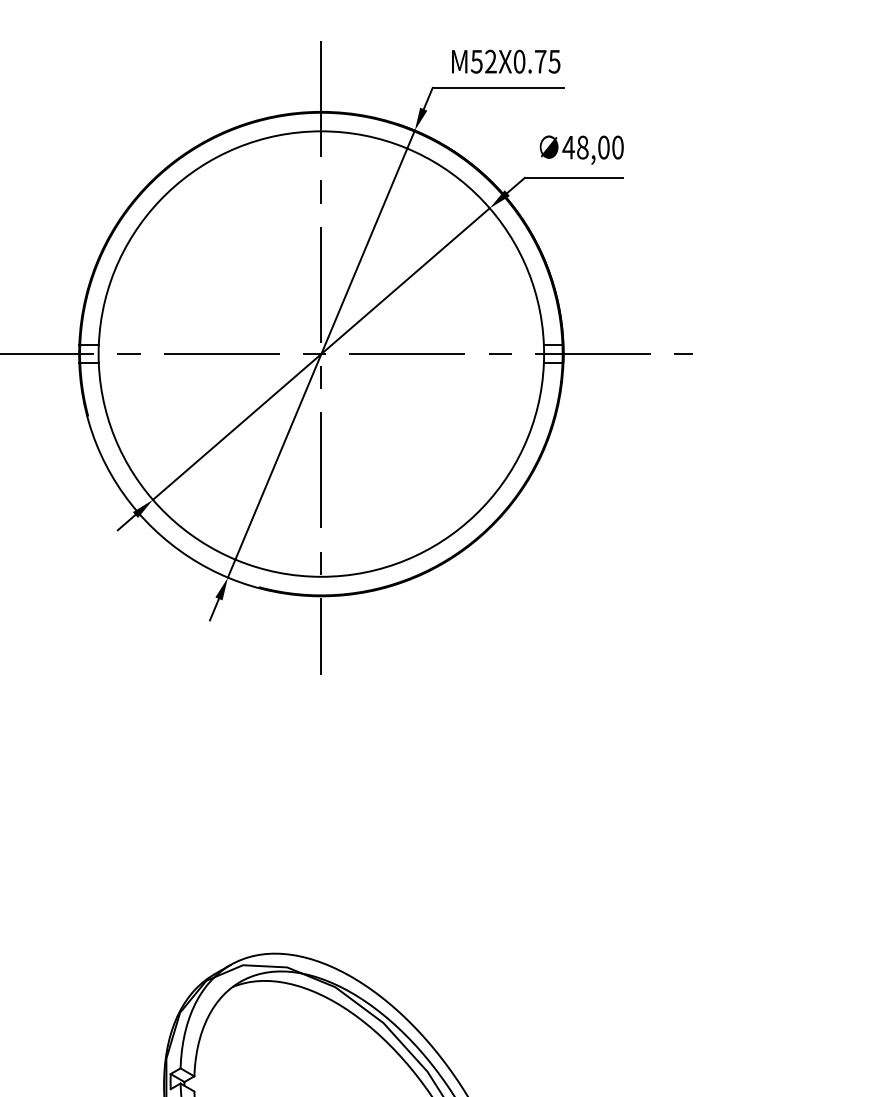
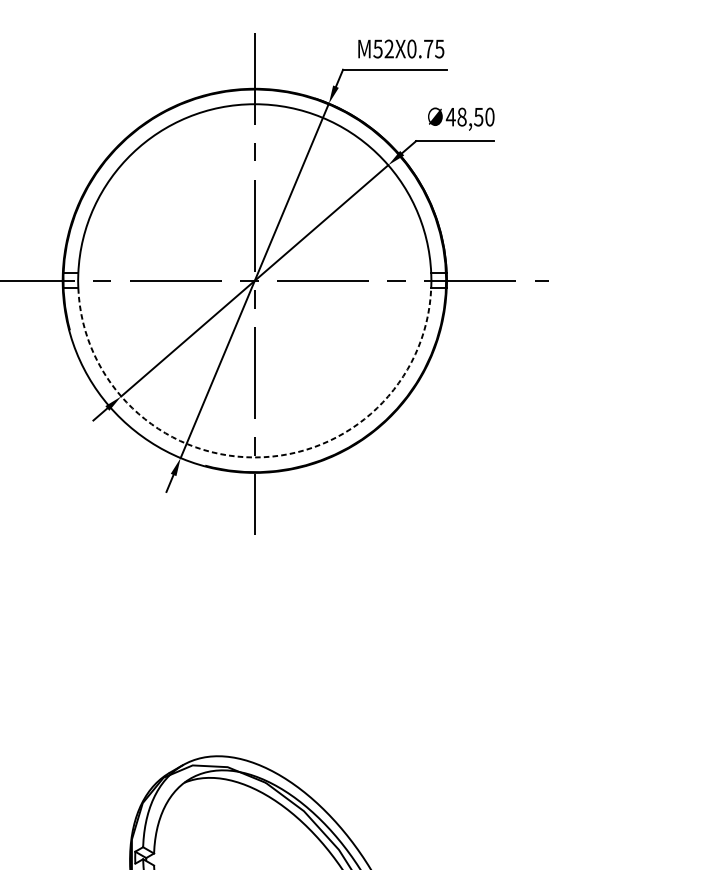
text: (603, 147) -> (478, 117), 48,00 -> 48,50
arc: (321, 576) -> (254, 457), solid -> dashed

